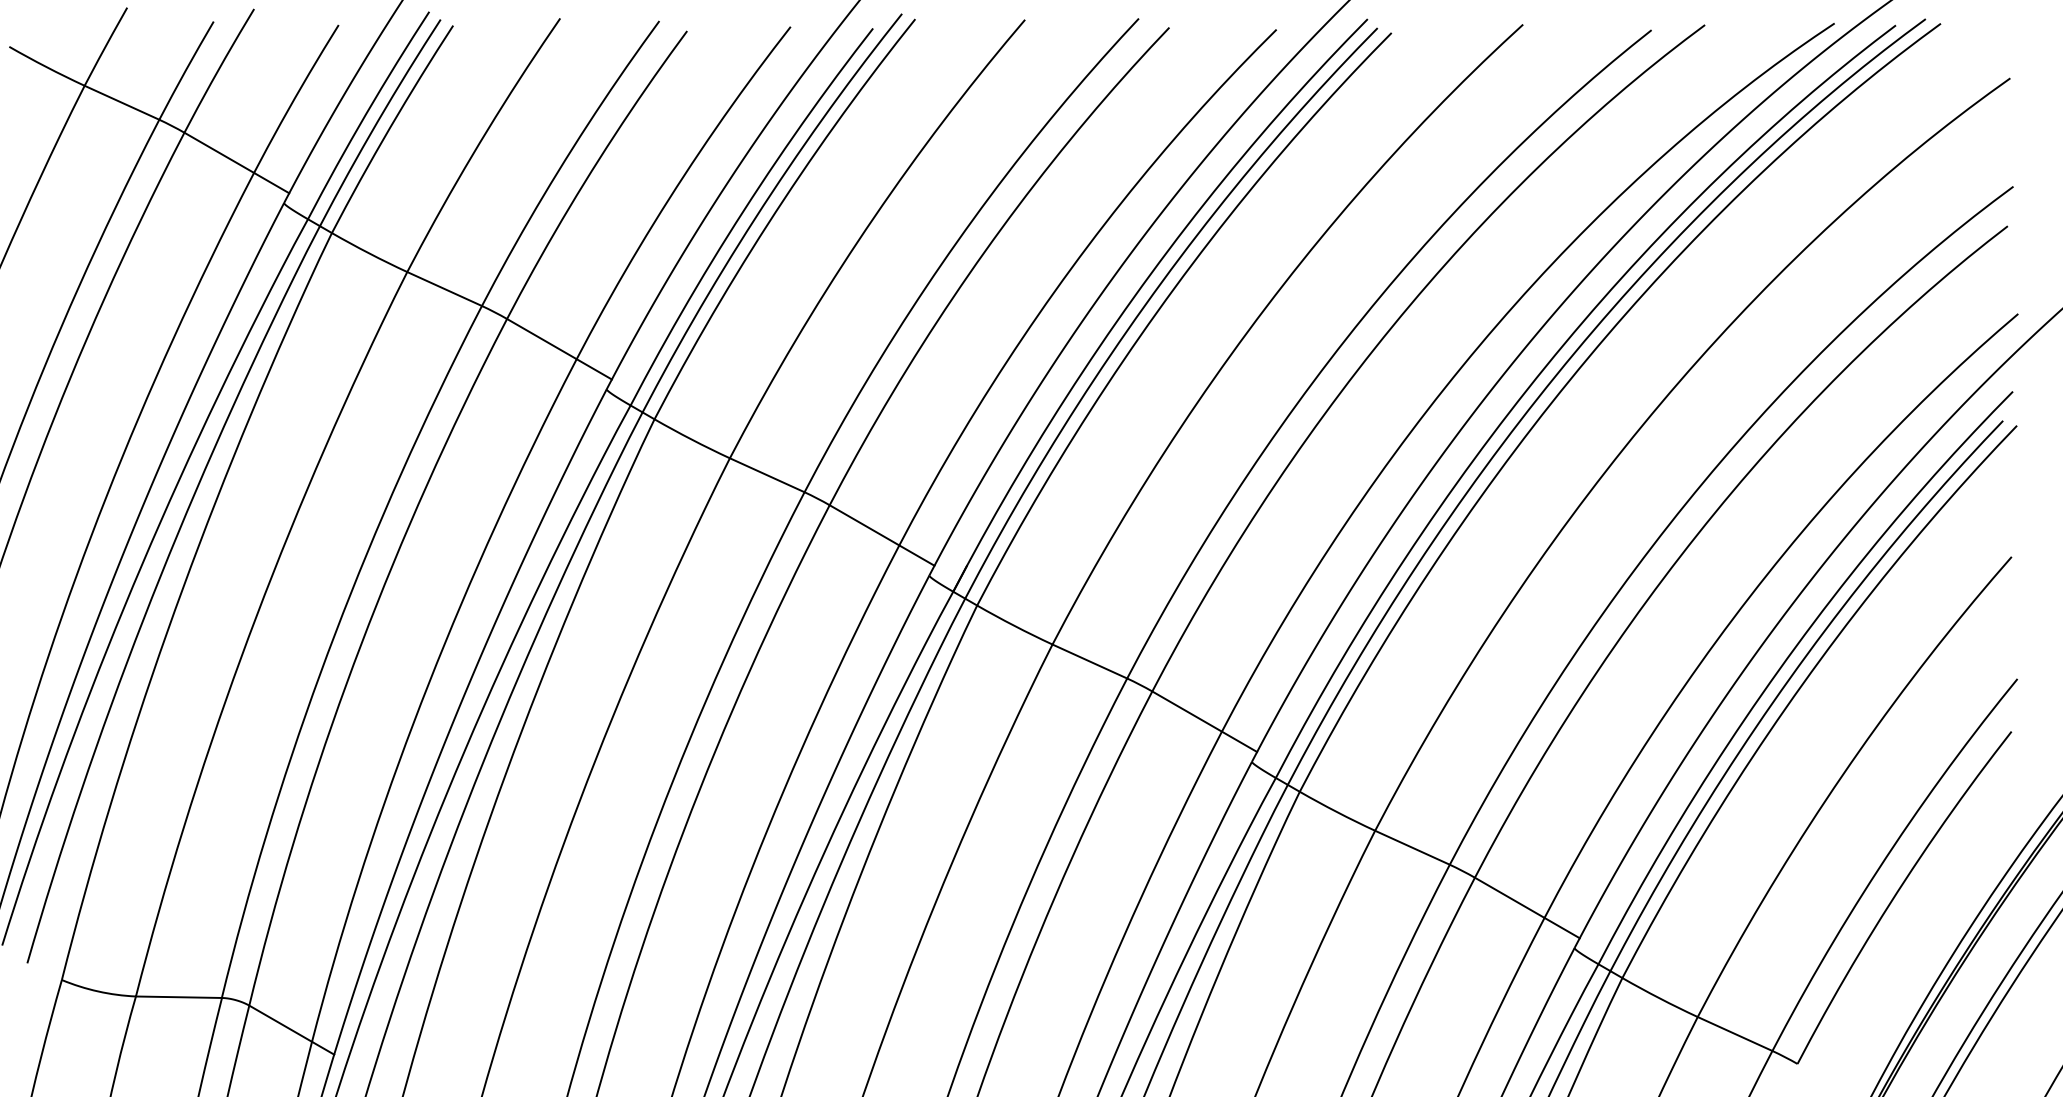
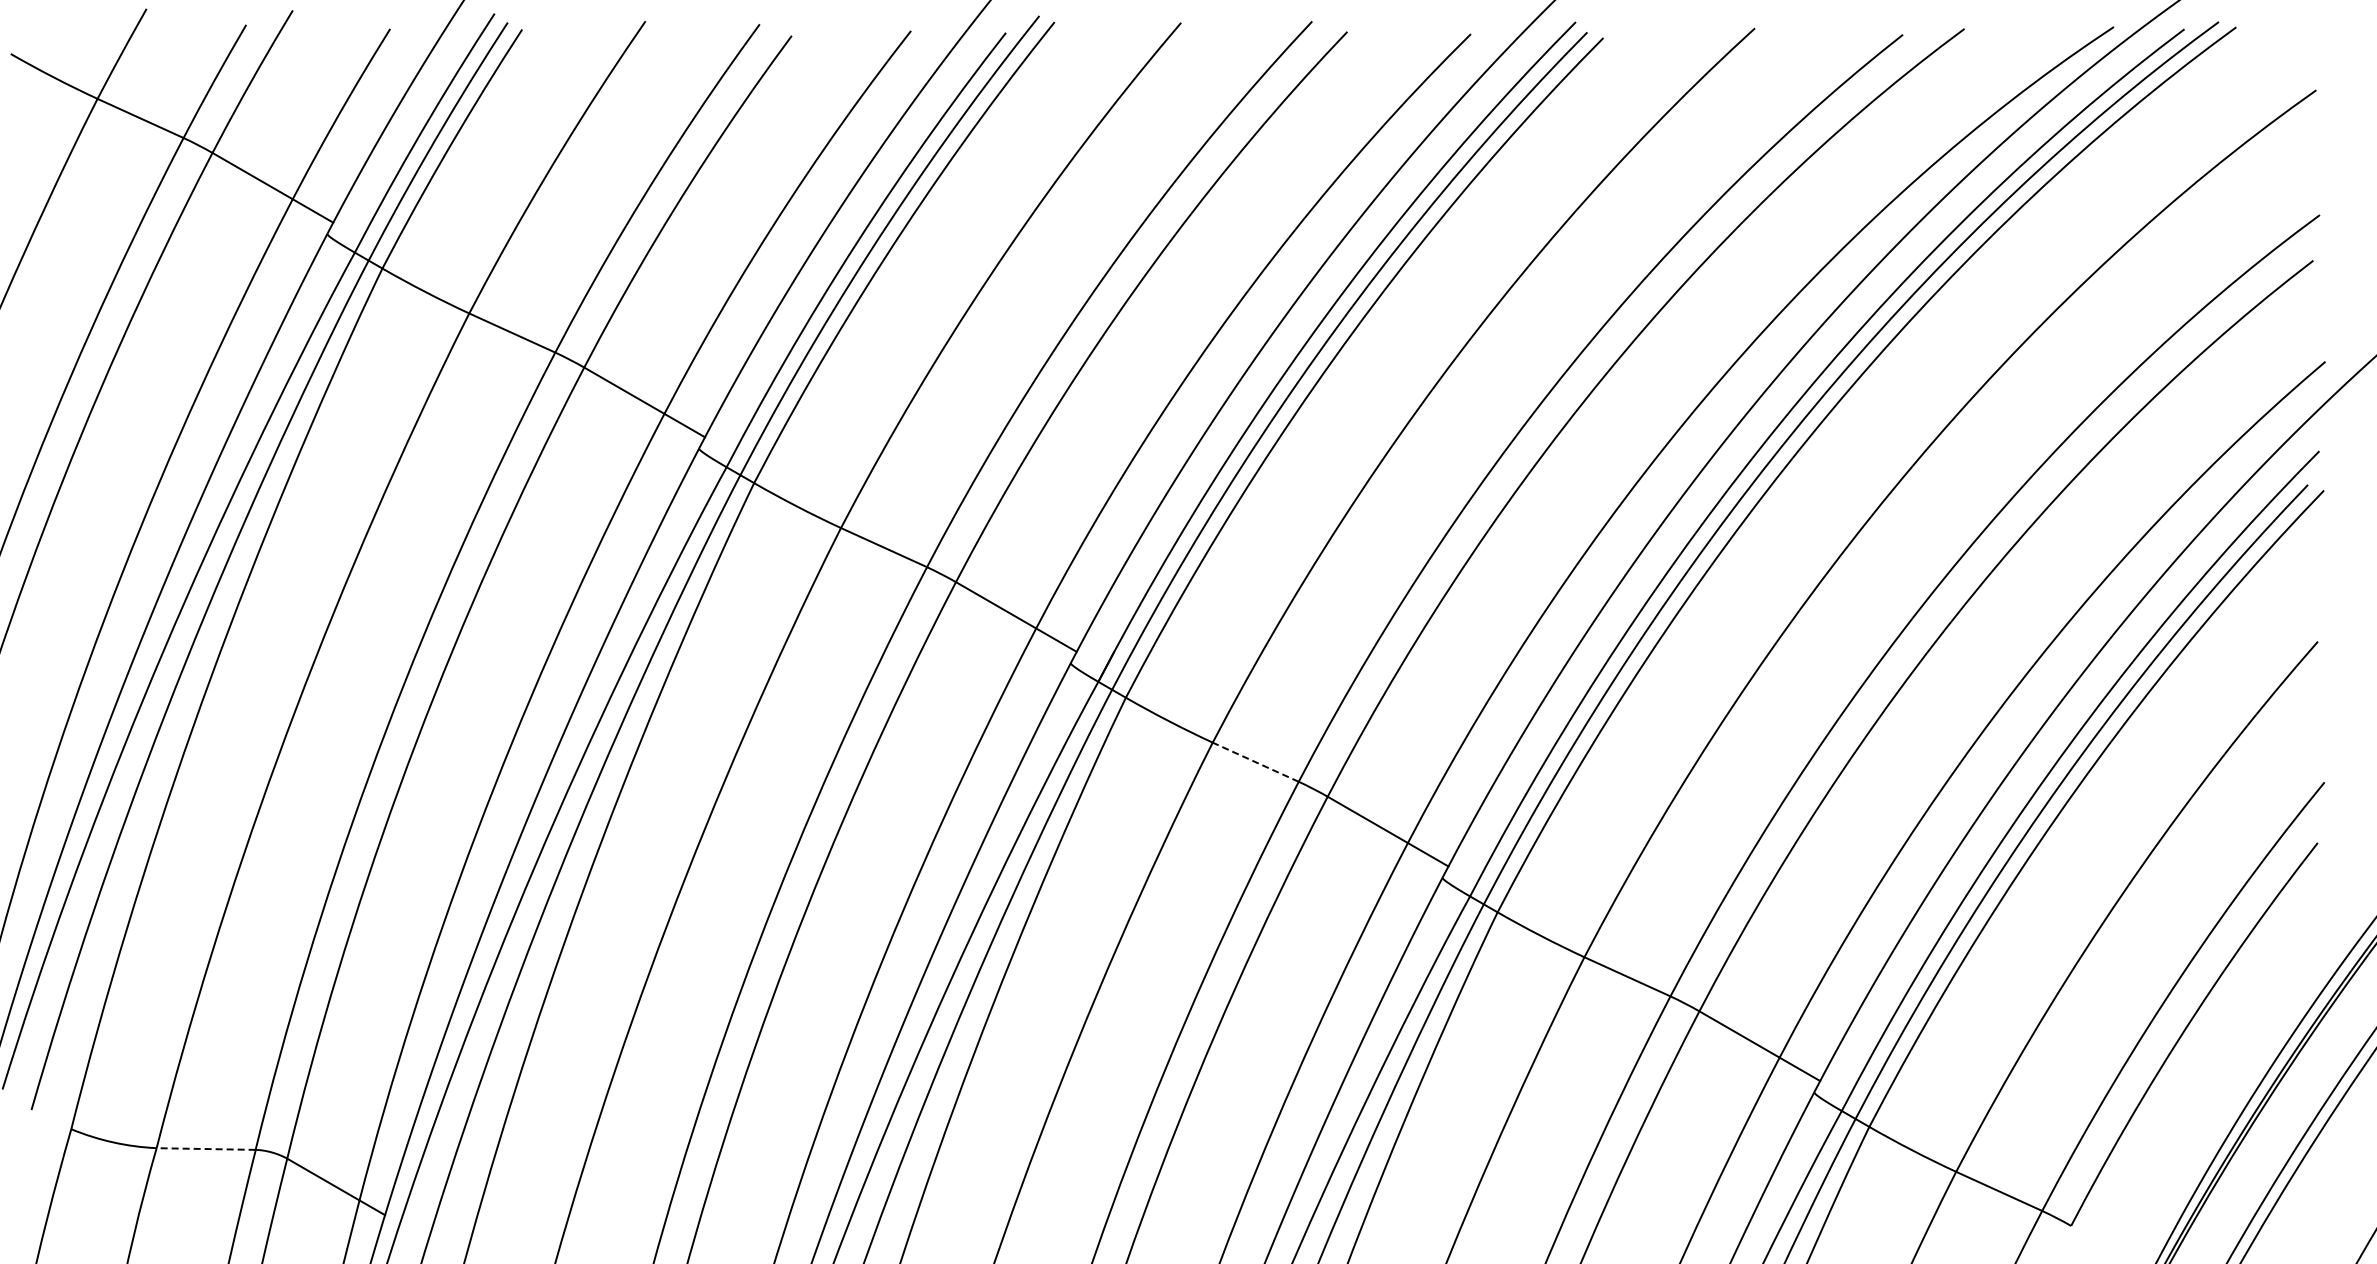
line: (1089, 661) -> (1255, 762), solid -> dashed
line: (178, 997) -> (205, 1149), solid -> dashed

